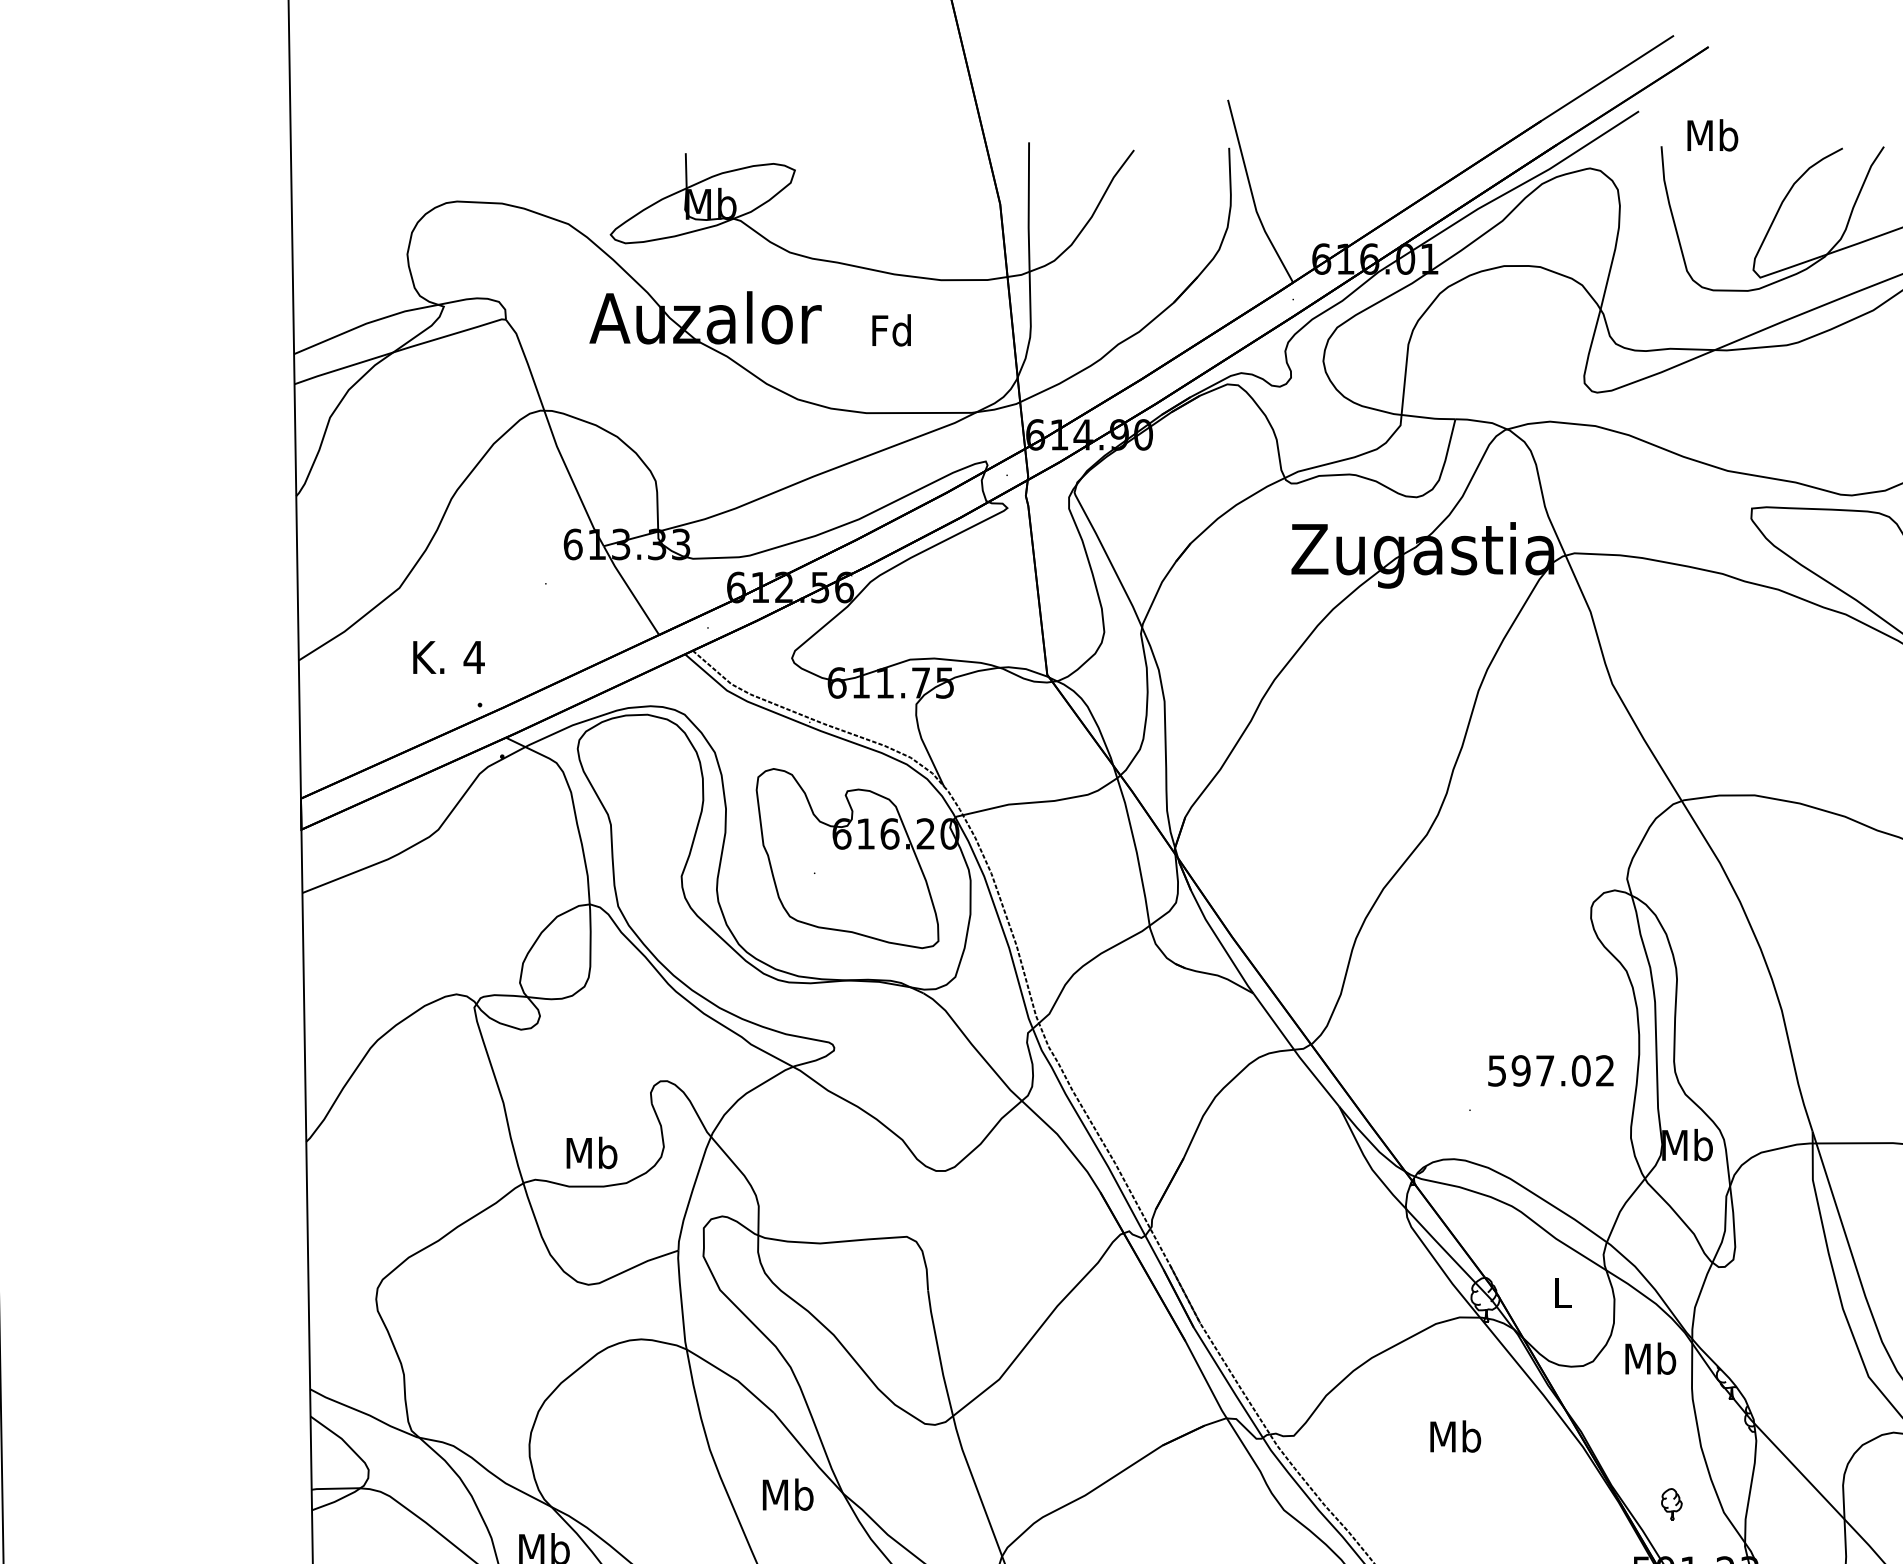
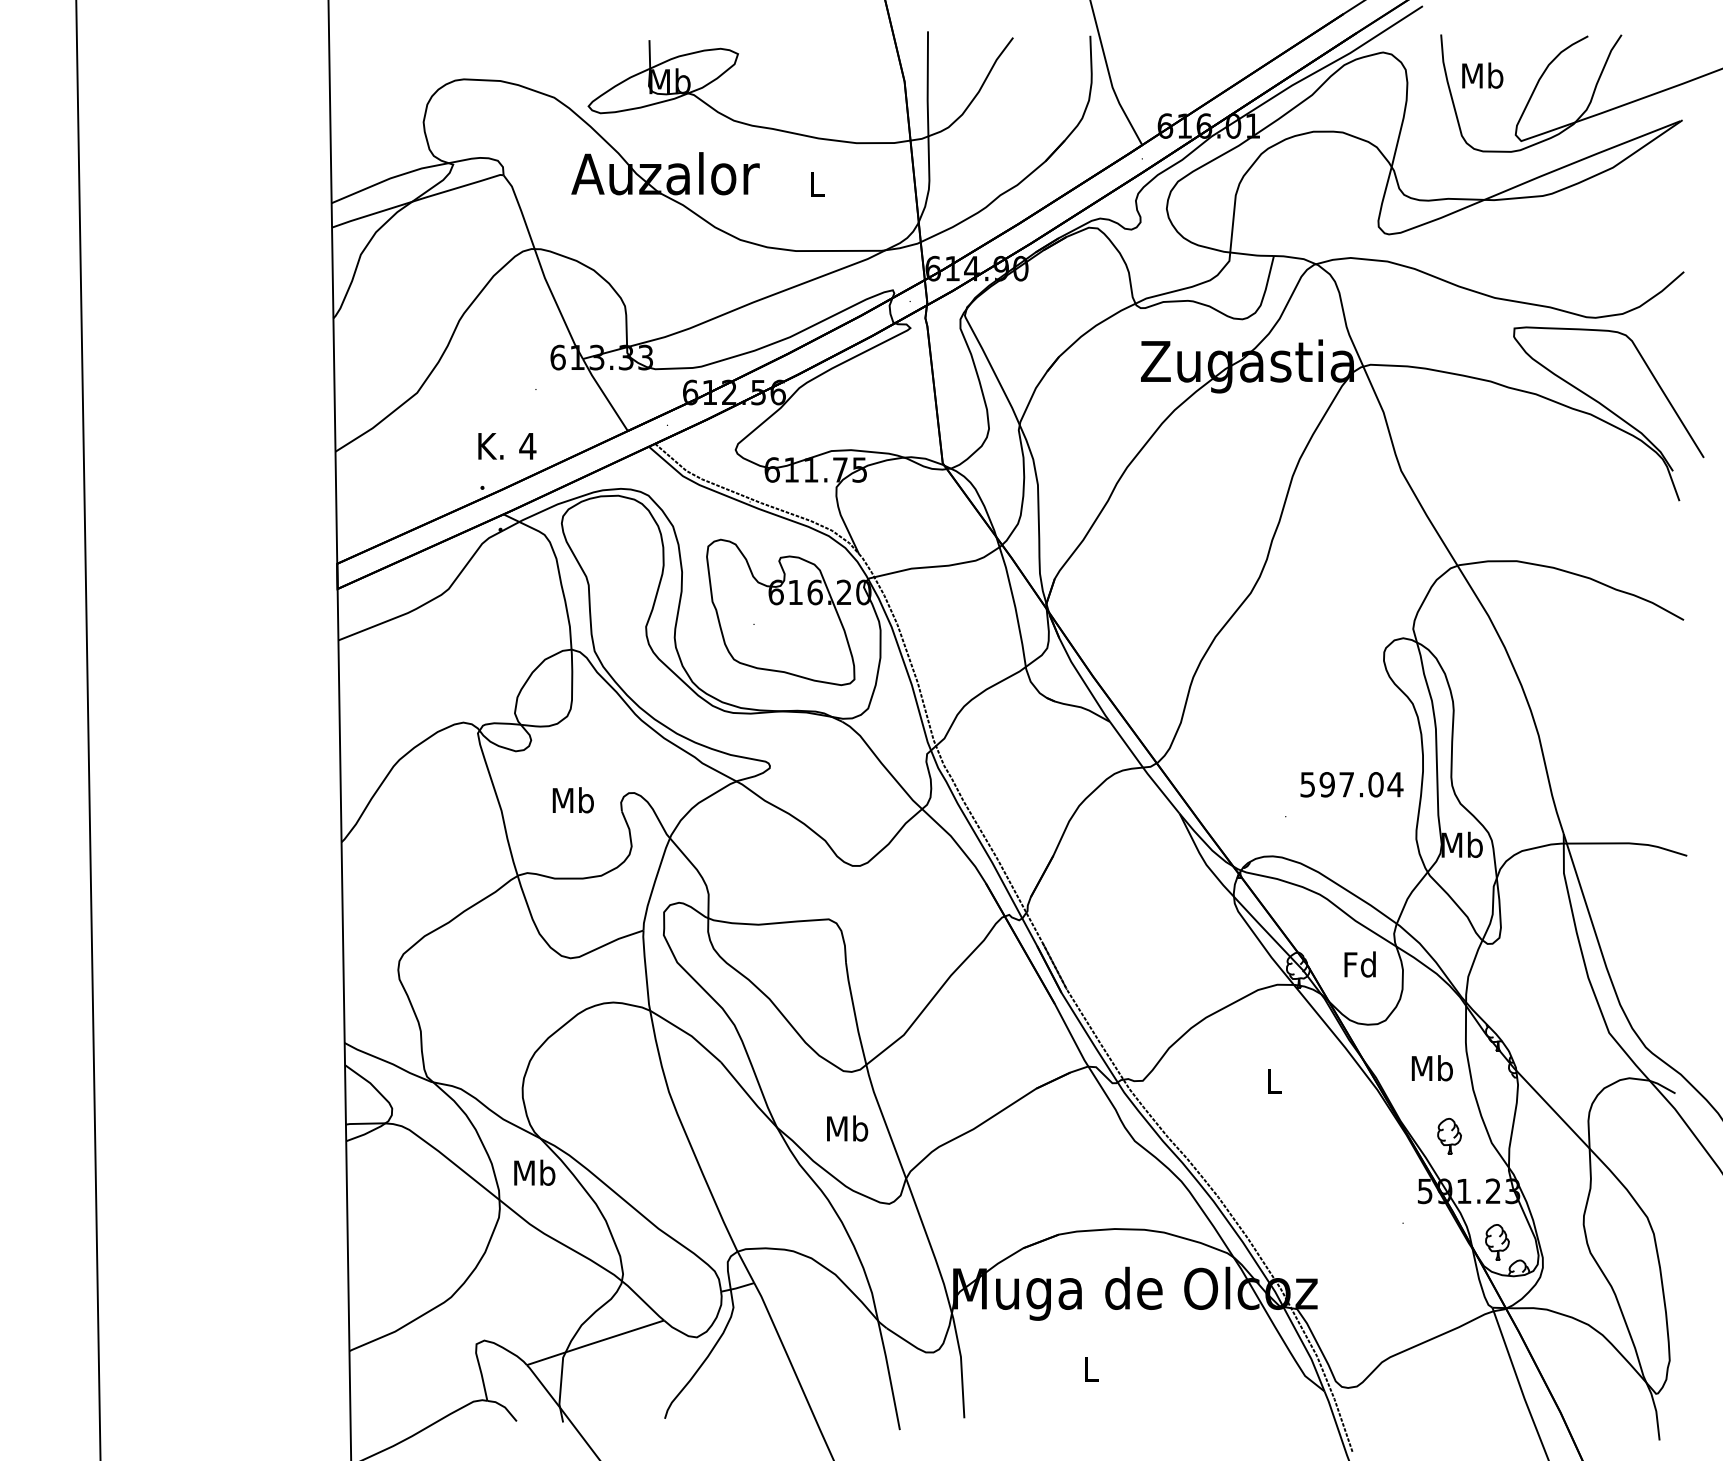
text: (1712, 135) -> (1482, 75), moved
text: (891, 329) -> (816, 183), Fd -> L
text: (449, 657) -> (507, 446), moved
text: (1605, 1070) -> (1395, 784), 597.02 -> 597.04
text: (590, 1153) -> (572, 800), moved
text: (1560, 1292) -> (1359, 964), L -> Fd
text: (1649, 1359) -> (1431, 1068), moved
text: (1454, 1436) -> (1273, 1081), Mb -> L
text: (788, 1494) -> (847, 1128), moved
part: (1671, 1503) -> (1449, 1135), size x1.43

